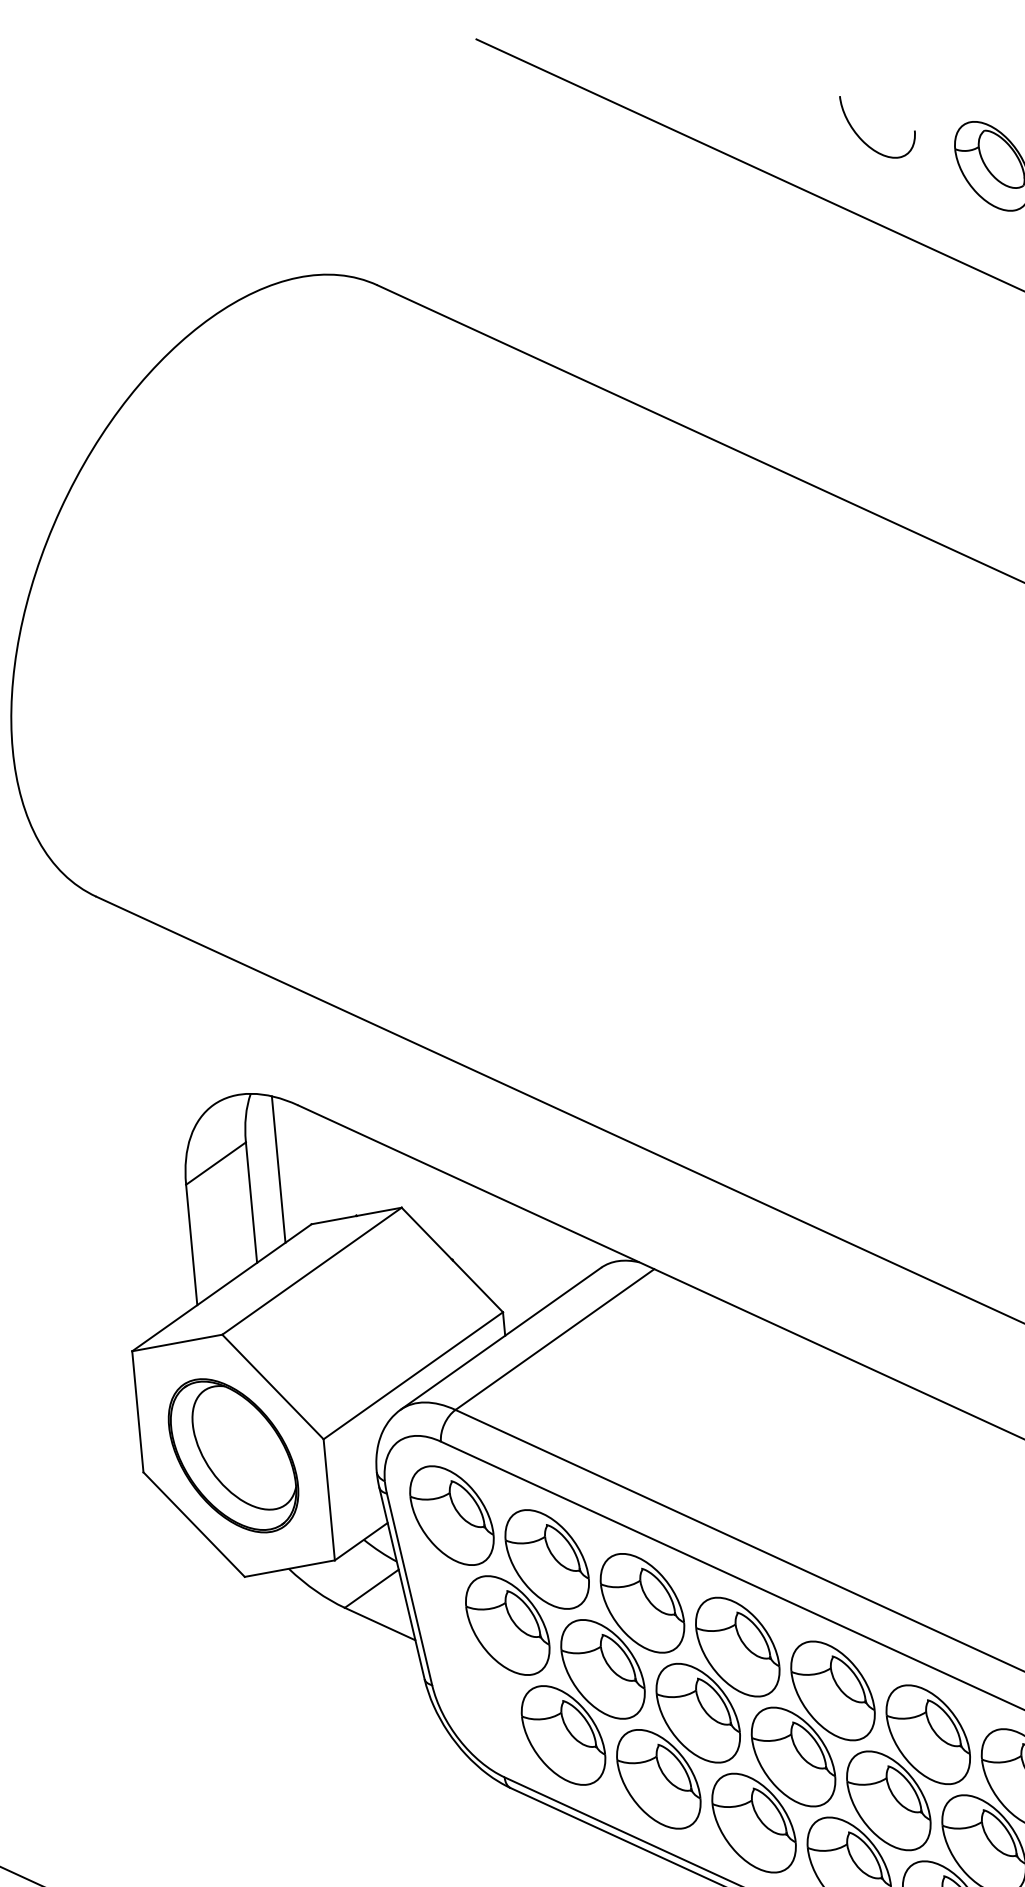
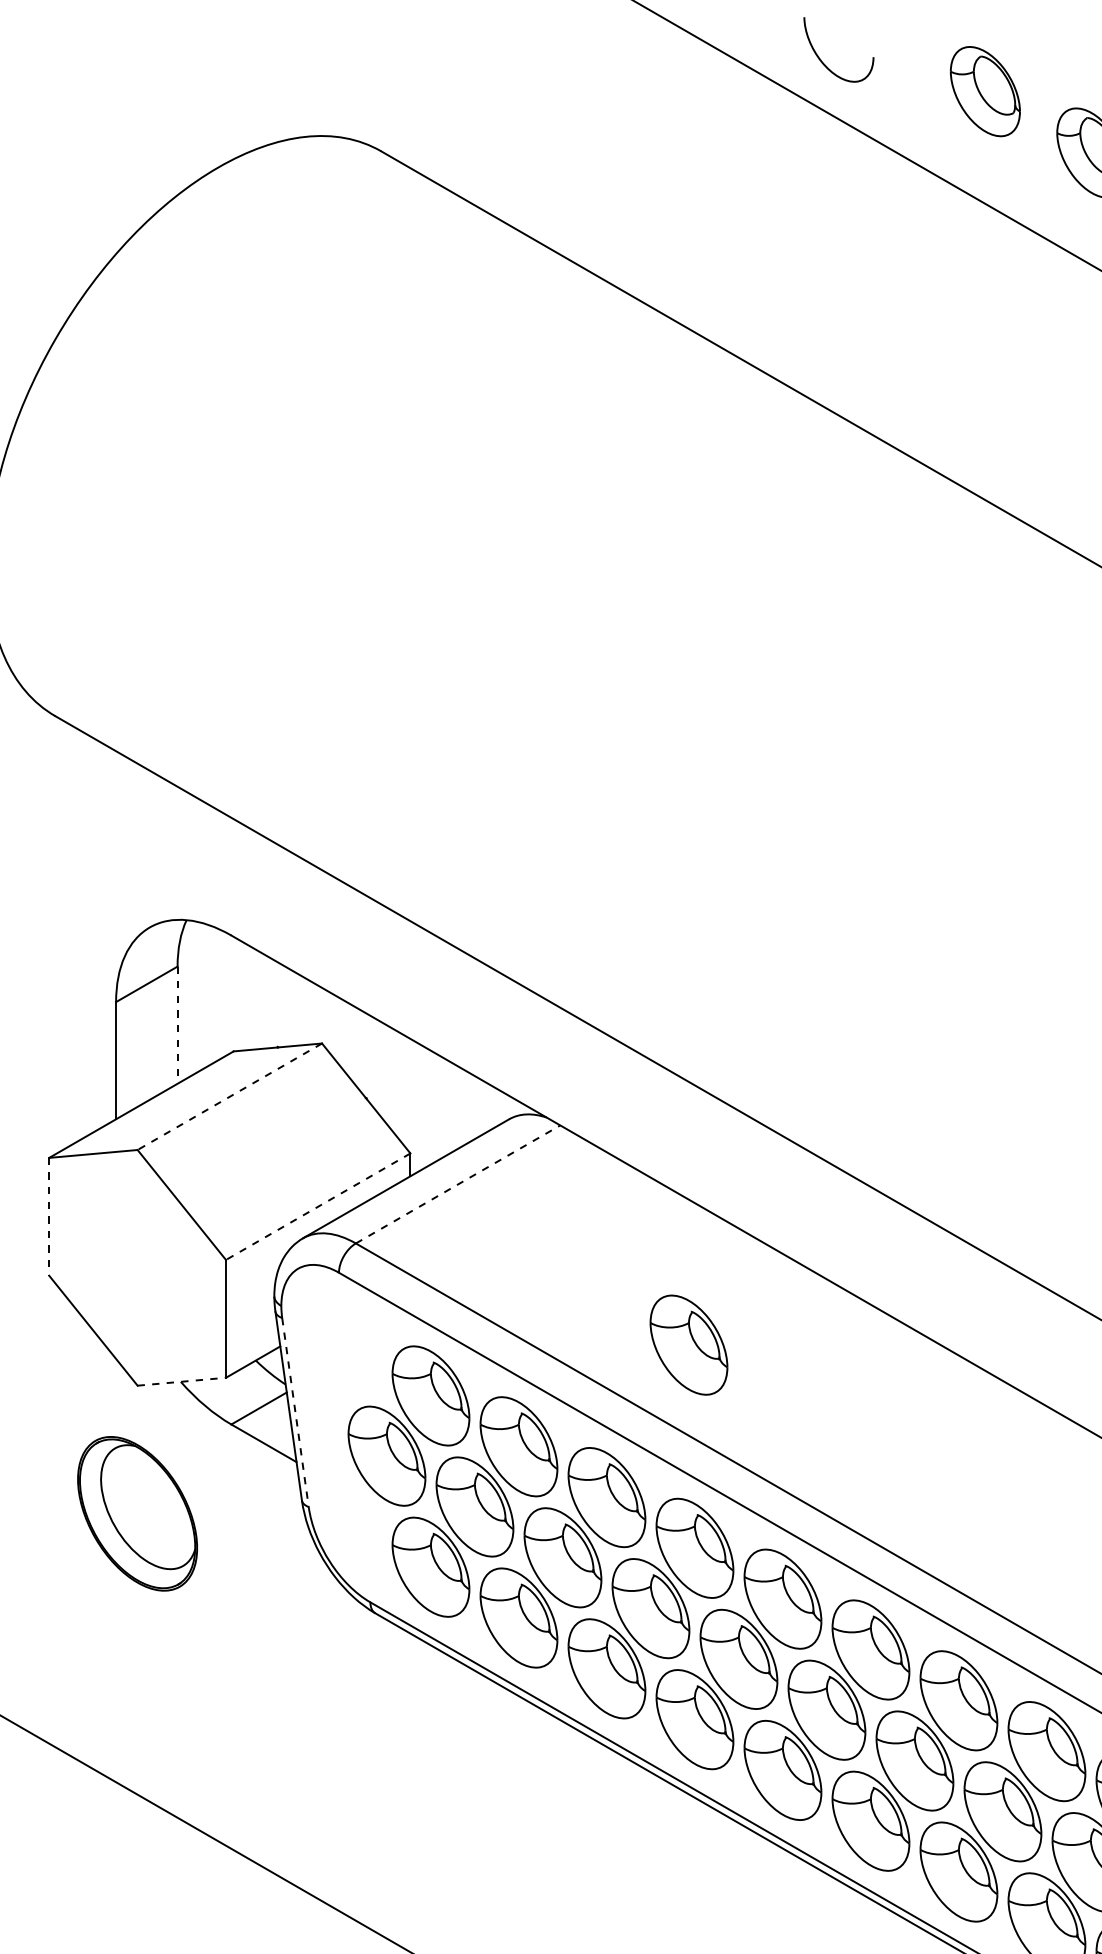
curve: (861, 137) -> (821, 59), moved
line: (278, 1169) -> (206, 995), removed
line: (251, 1202) -> (177, 1025), solid -> dashed
line: (311, 1272) -> (229, 1097), solid -> dashed
line: (555, 1339) -> (458, 1184), solid -> dashed
line: (412, 1375) -> (317, 1206), solid -> dashed
line: (138, 1411) -> (49, 1216), solid -> dashed
part: (233, 1455) -> (137, 1513), moved
part: (451, 1515) -> (688, 1344), moved
line: (290, 1568) -> (182, 1381), solid -> dashed
line: (409, 1590) -> (295, 1413), solid -> dashed

